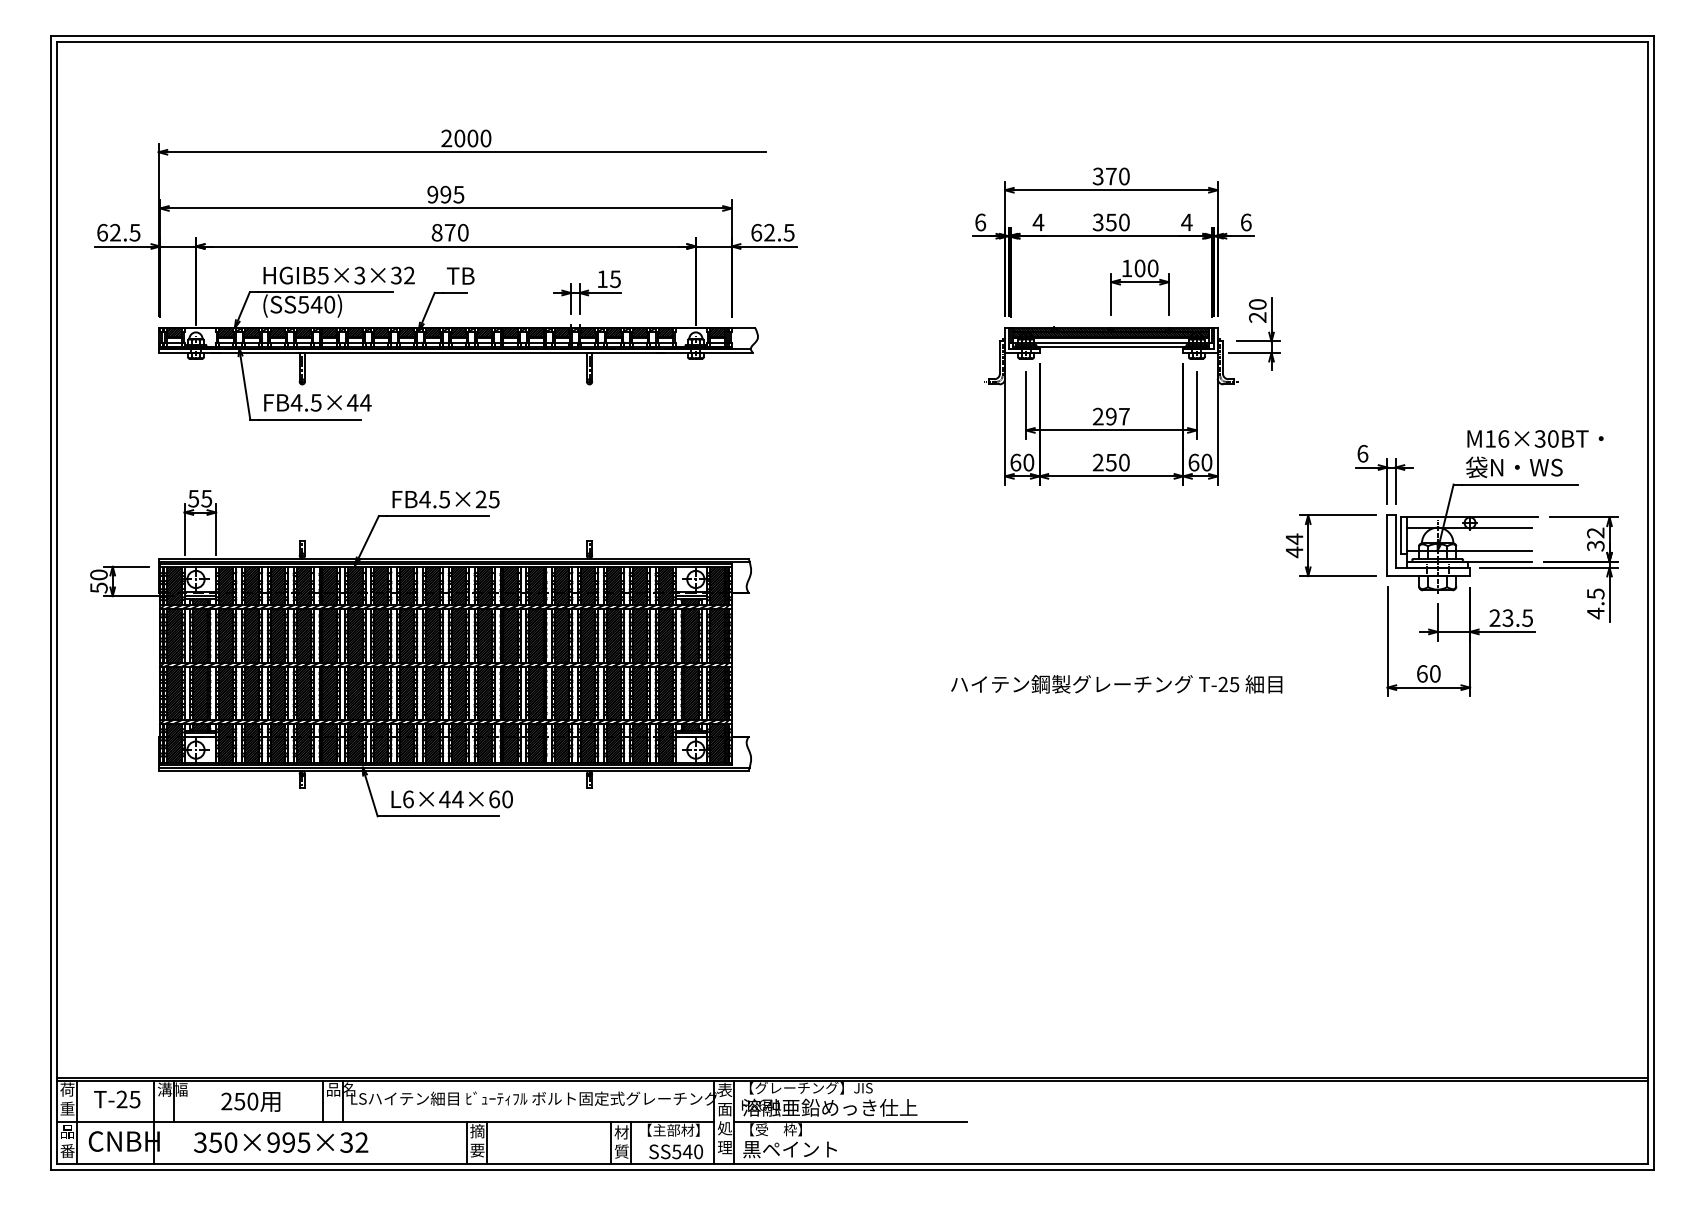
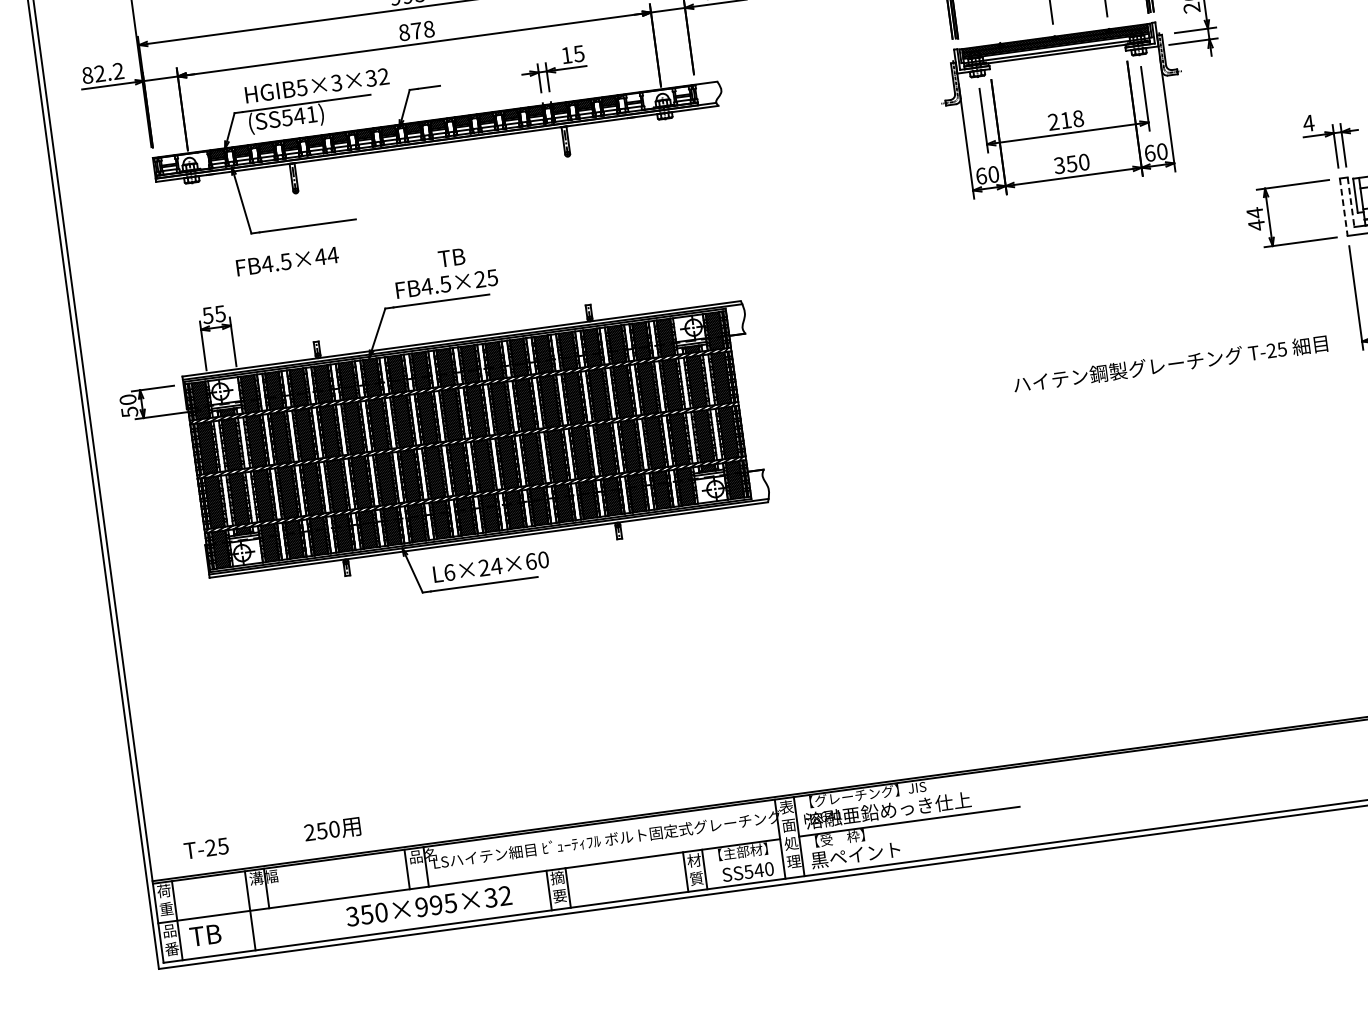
text: (118, 232) -> (102, 73), 62.5 -> 82.2
text: (463, 232) -> (429, 29), 870 -> 878
text: (460, 275) -> (451, 257), moved
text: (329, 304) -> (311, 114), (SS540) -> (SS541)
hatch: (174, 332) -> (168, 160), removed
hatch: (665, 332) -> (633, 97), removed
hatch: (717, 332) -> (682, 91), removed
text: (317, 402) -> (287, 261), moved
text: (1117, 416) -> (1071, 119), 297 -> 218
text: (1362, 453) -> (1308, 123), 6 -> 4
text: (1097, 462) -> (1058, 165), 250 -> 350
line: (1395, 542) -> (1351, 203), solid -> dashed
line: (1387, 546) -> (1344, 207), solid -> dashed
text: (1116, 684) -> (1170, 364), moved
text: (444, 798) -> (483, 567), L6×44×60 -> L6×24×60
text: (117, 1099) -> (206, 848), moved
text: (250, 1101) -> (332, 829), moved
text: (123, 1141) -> (223, 932), CNBH -> TB
text: (281, 1142) -> (429, 906), moved

